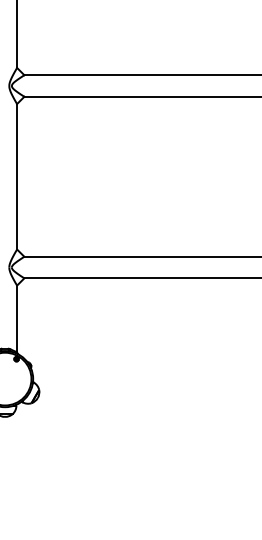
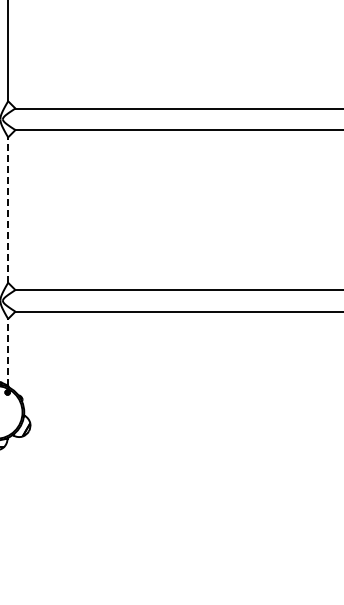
line: (17, 177) -> (8, 210), solid -> dashed
line: (17, 318) -> (8, 351), solid -> dashed

